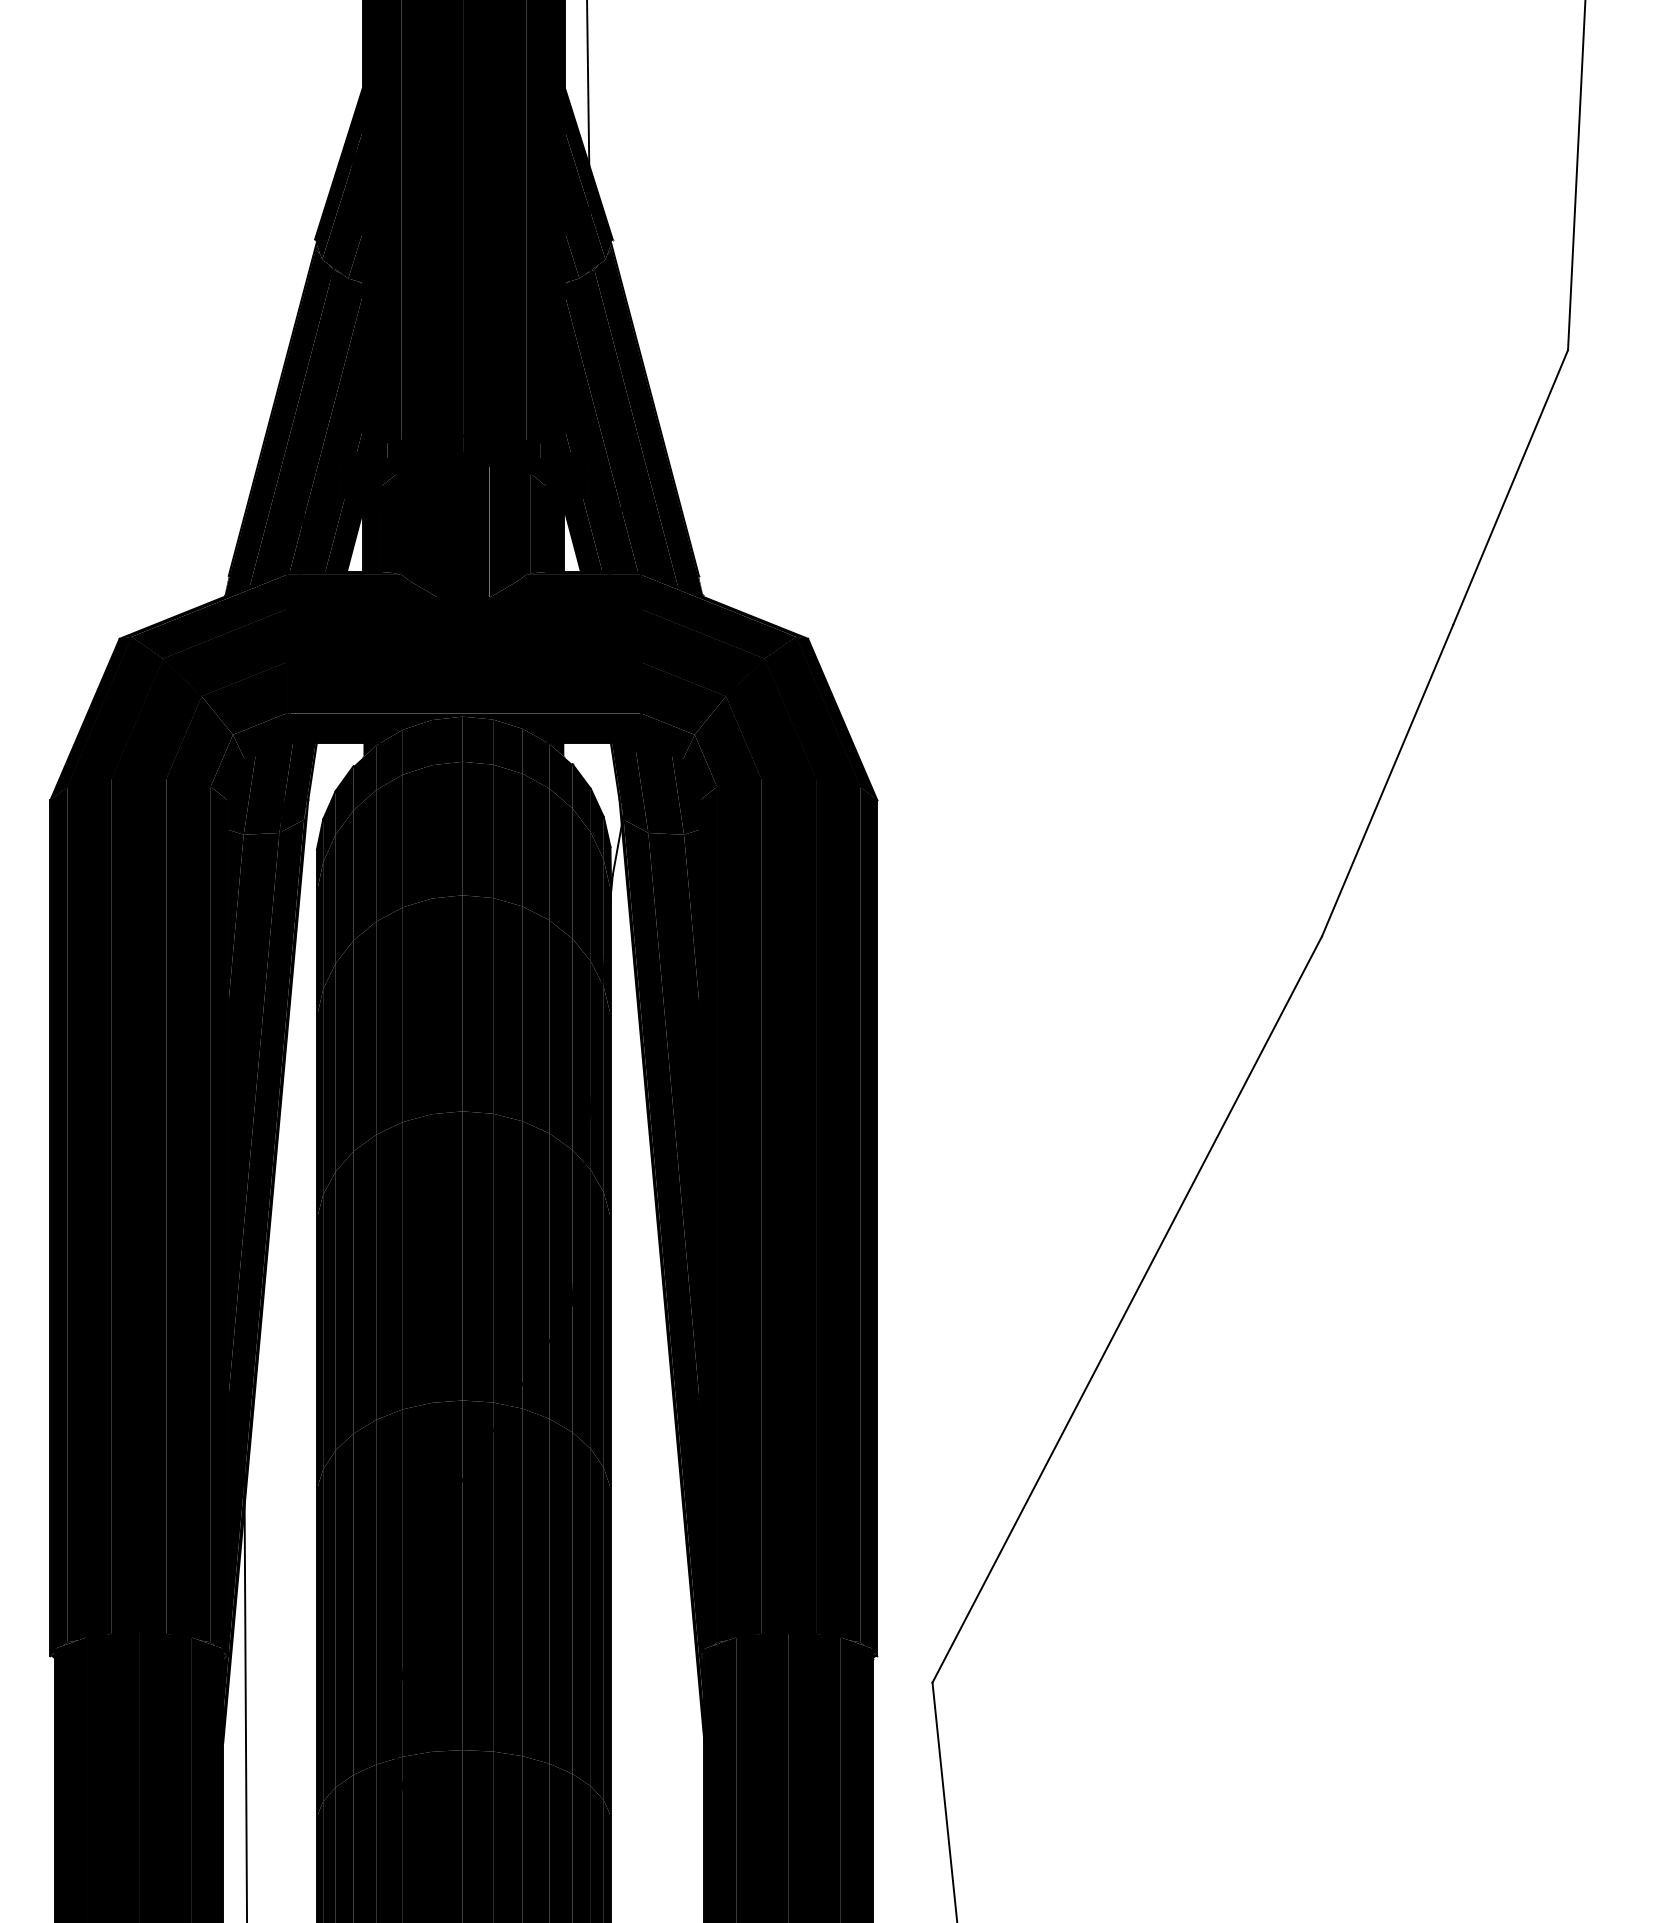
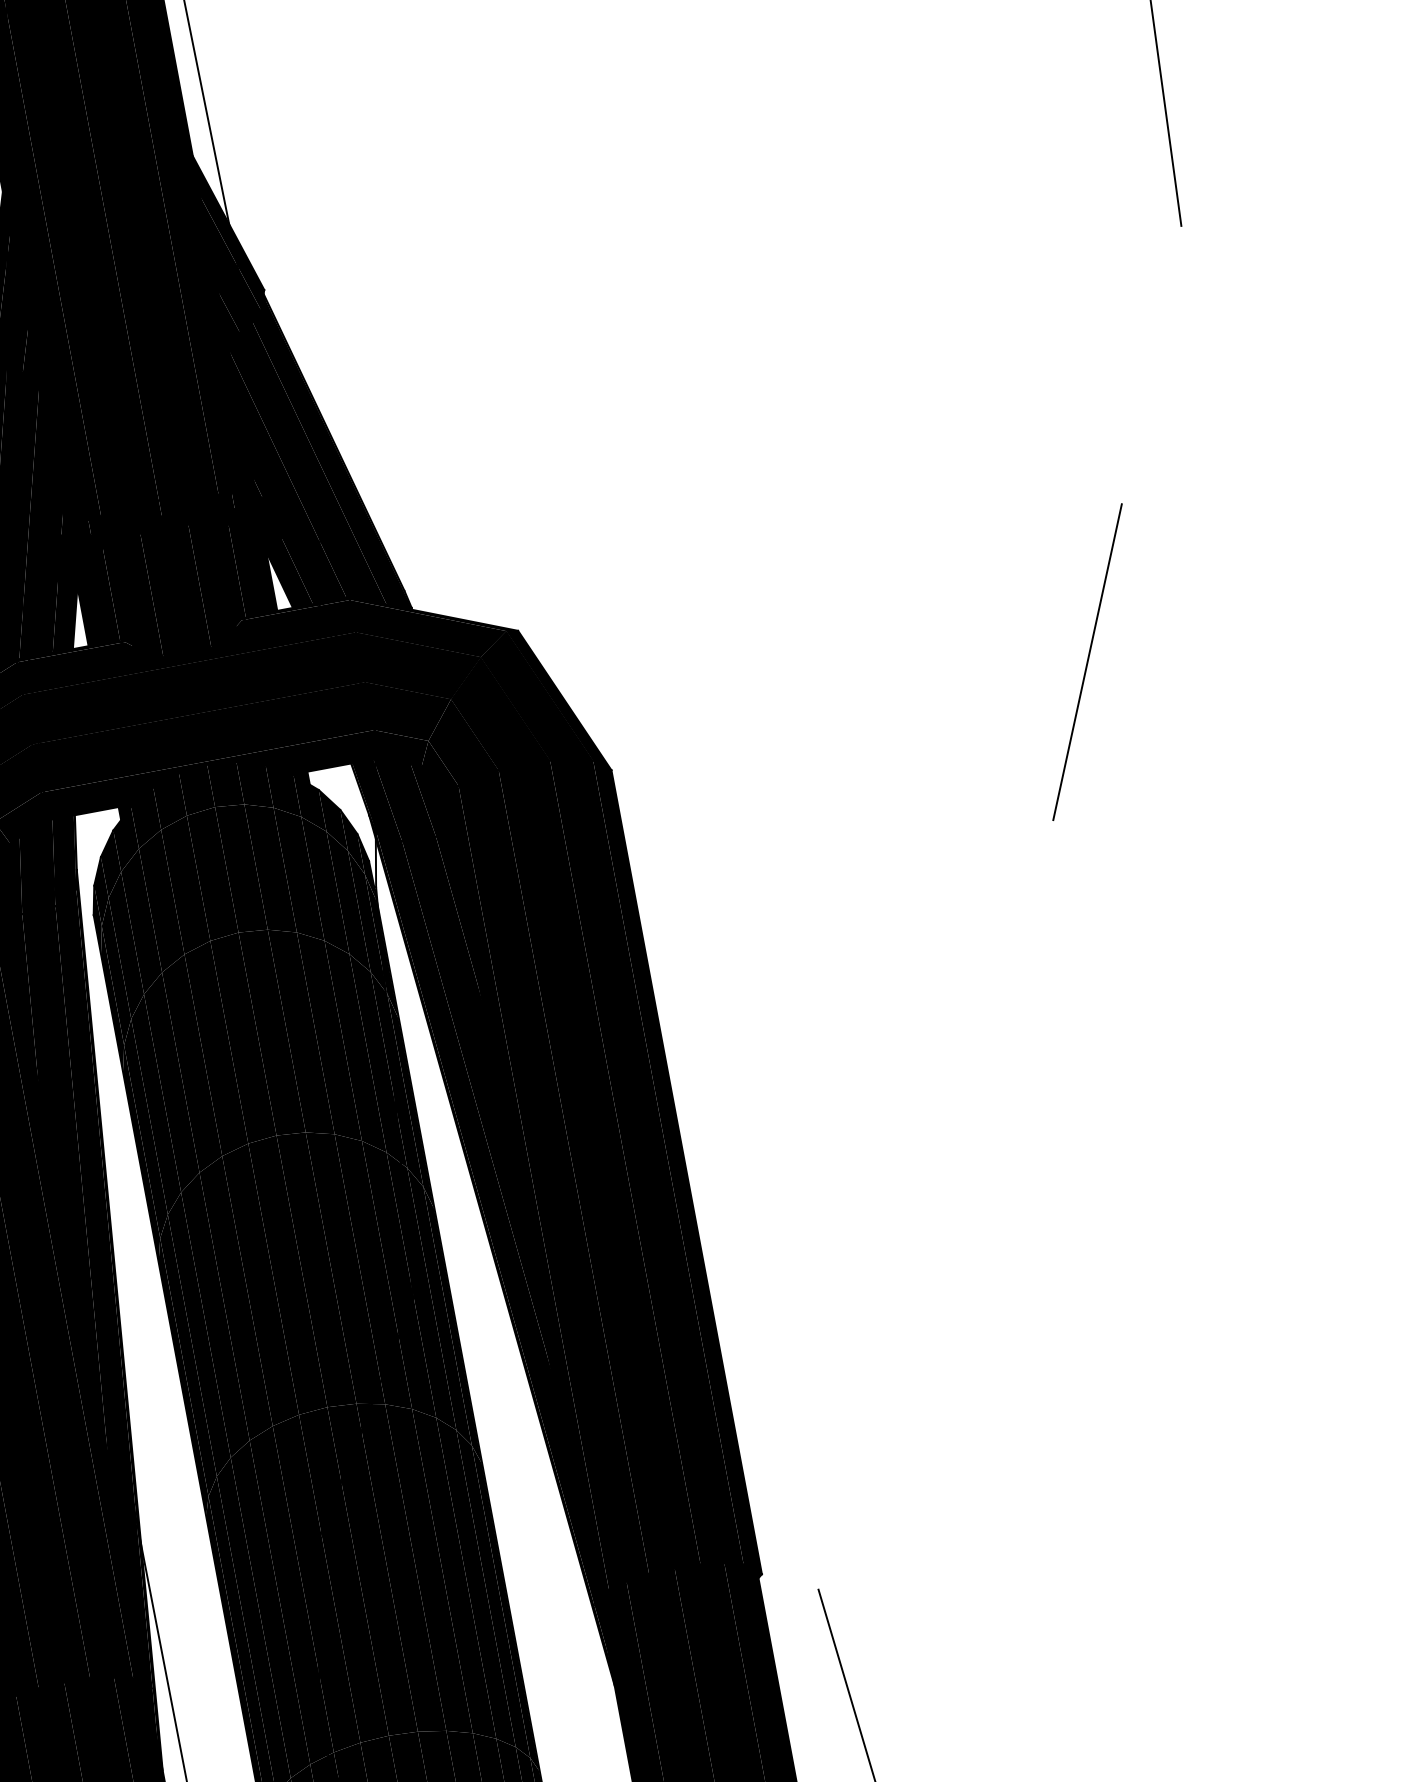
line: (1510, 487) -> (1151, 365), removed
line: (1127, 1309) -> (936, 1204), removed

